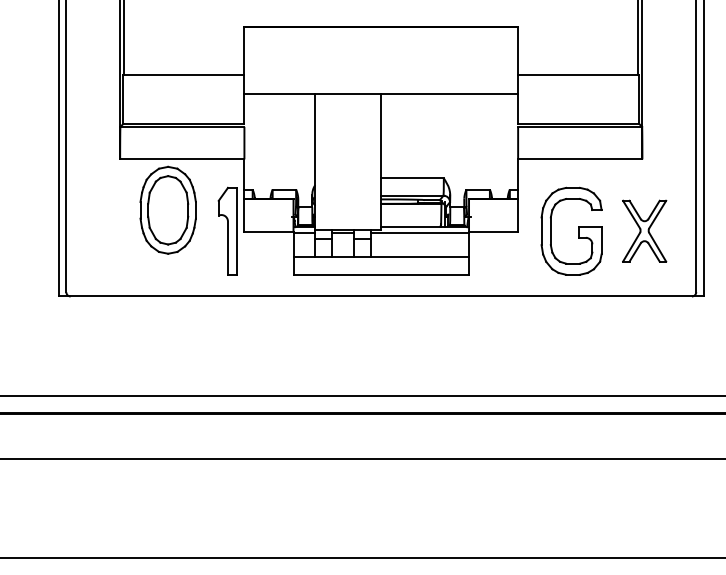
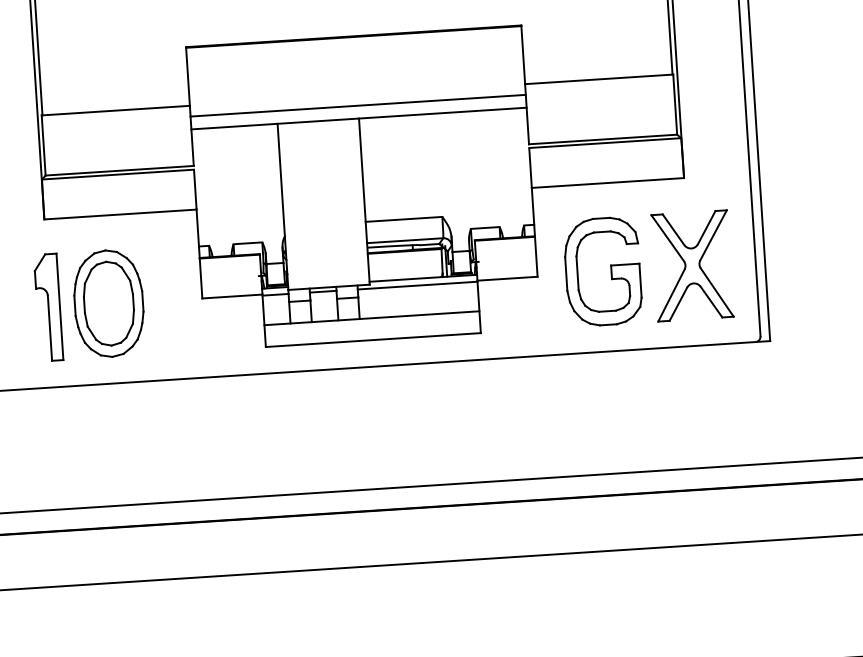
line: (381, 83) -> (358, 105), added
part: (167, 209) -> (108, 302), moved
part: (227, 230) -> (47, 306), moved
part: (644, 230) -> (692, 264), size x1.43

